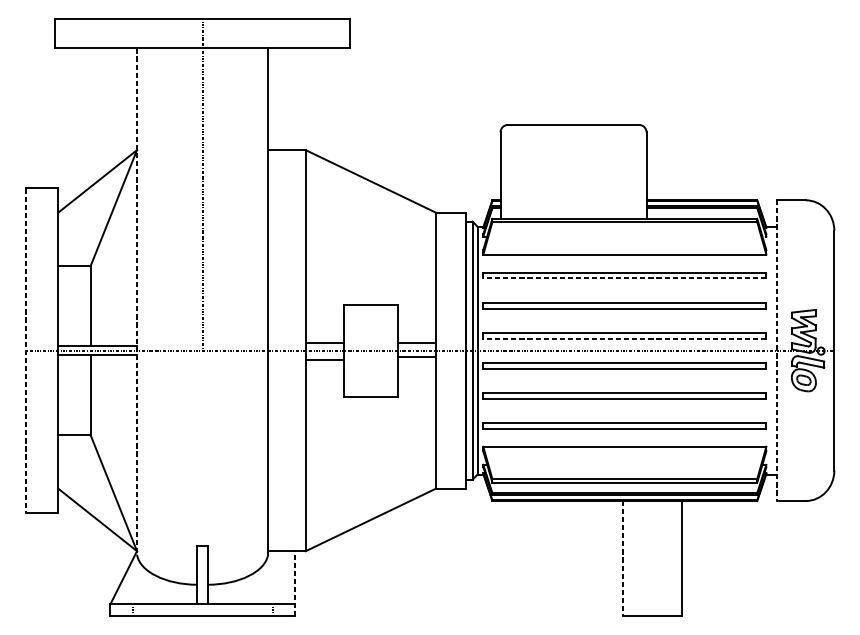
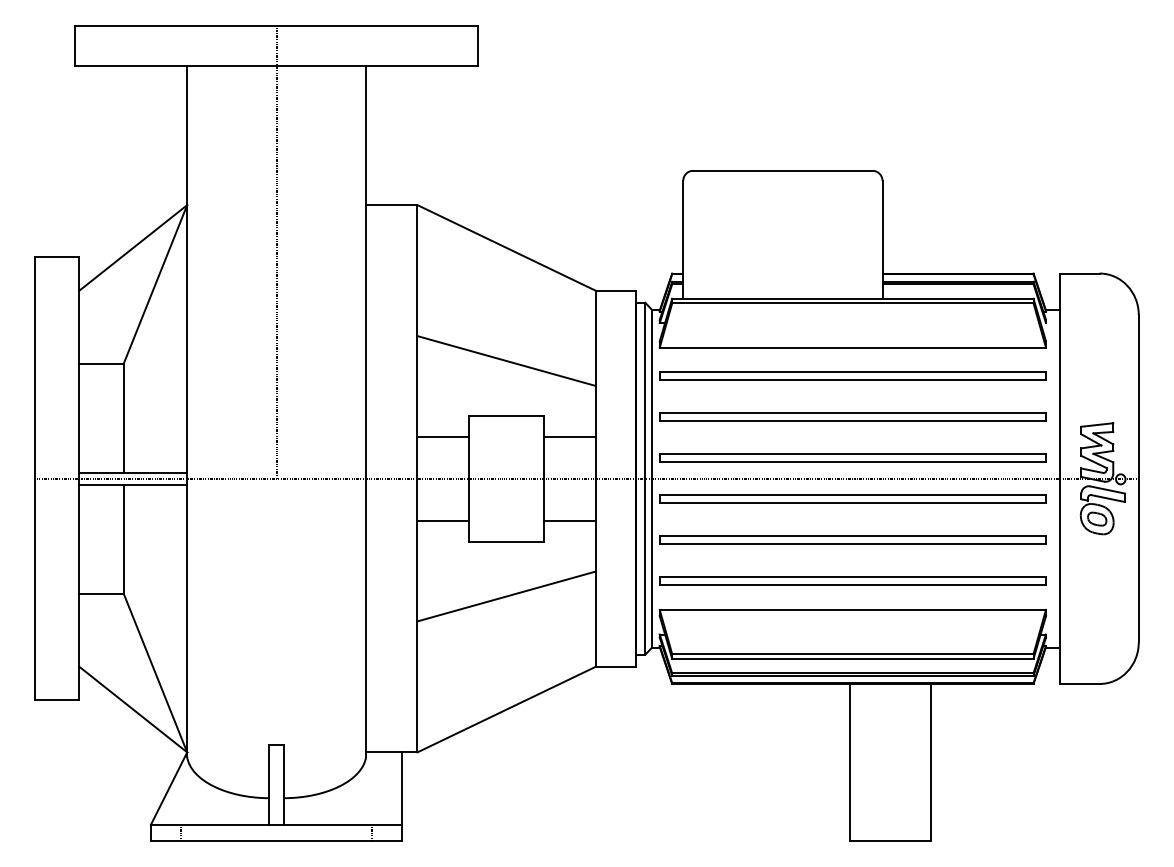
line: (371, 264) -> (506, 360), added
line: (624, 278) -> (852, 380), dashed -> solid
line: (137, 302) -> (187, 412), dashed -> solid
line: (624, 338) -> (852, 462), dashed -> solid
line: (324, 342) -> (443, 436), moved
line: (417, 342) -> (569, 436), moved
line: (25, 351) -> (35, 479), dashed -> solid
line: (776, 351) -> (1060, 479), dashed -> solid
line: (417, 357) -> (569, 520), moved
line: (324, 360) -> (443, 520), moved
line: (371, 436) -> (506, 596), added
line: (623, 558) -> (850, 762), dashed -> solid
line: (294, 583) -> (402, 796), dashed -> solid

